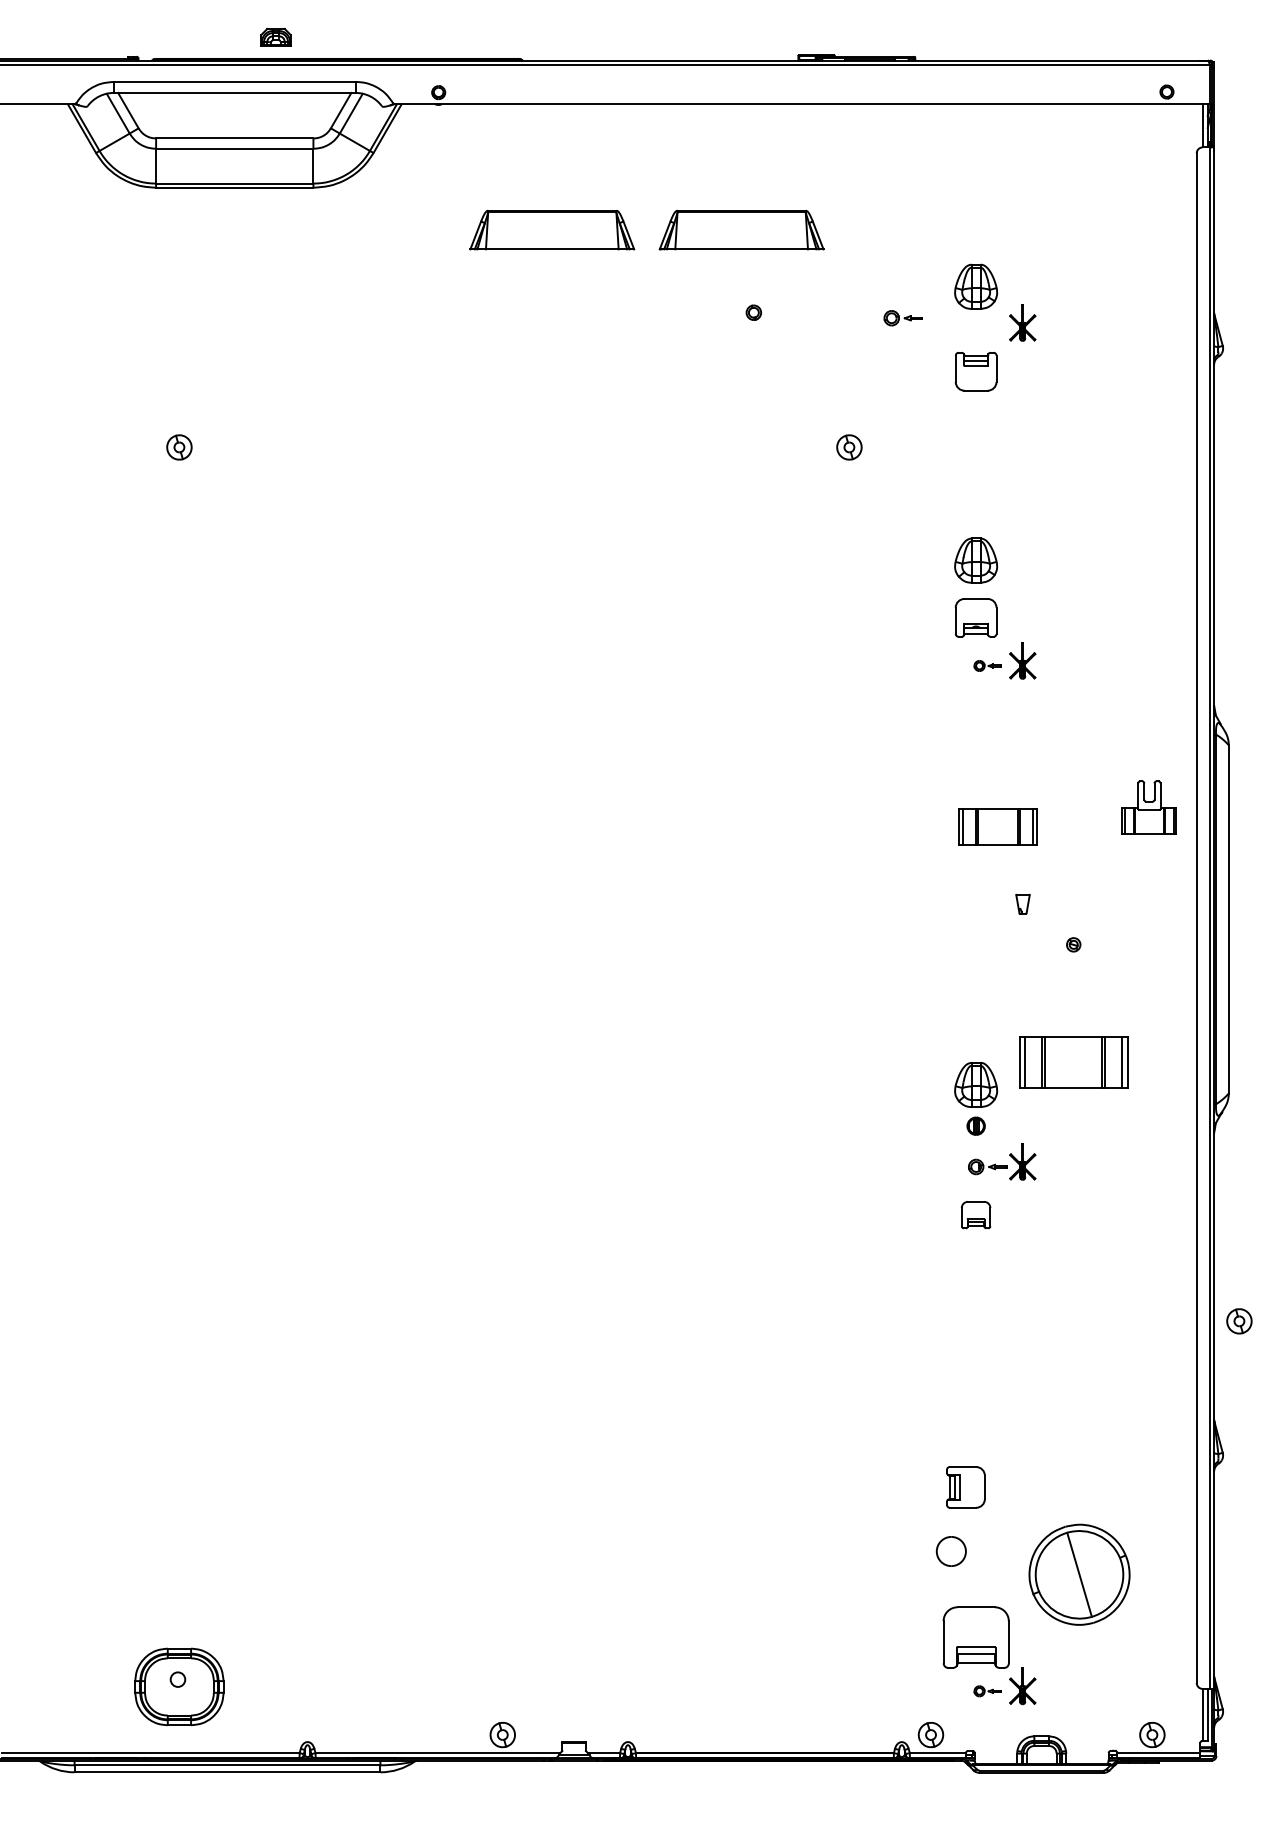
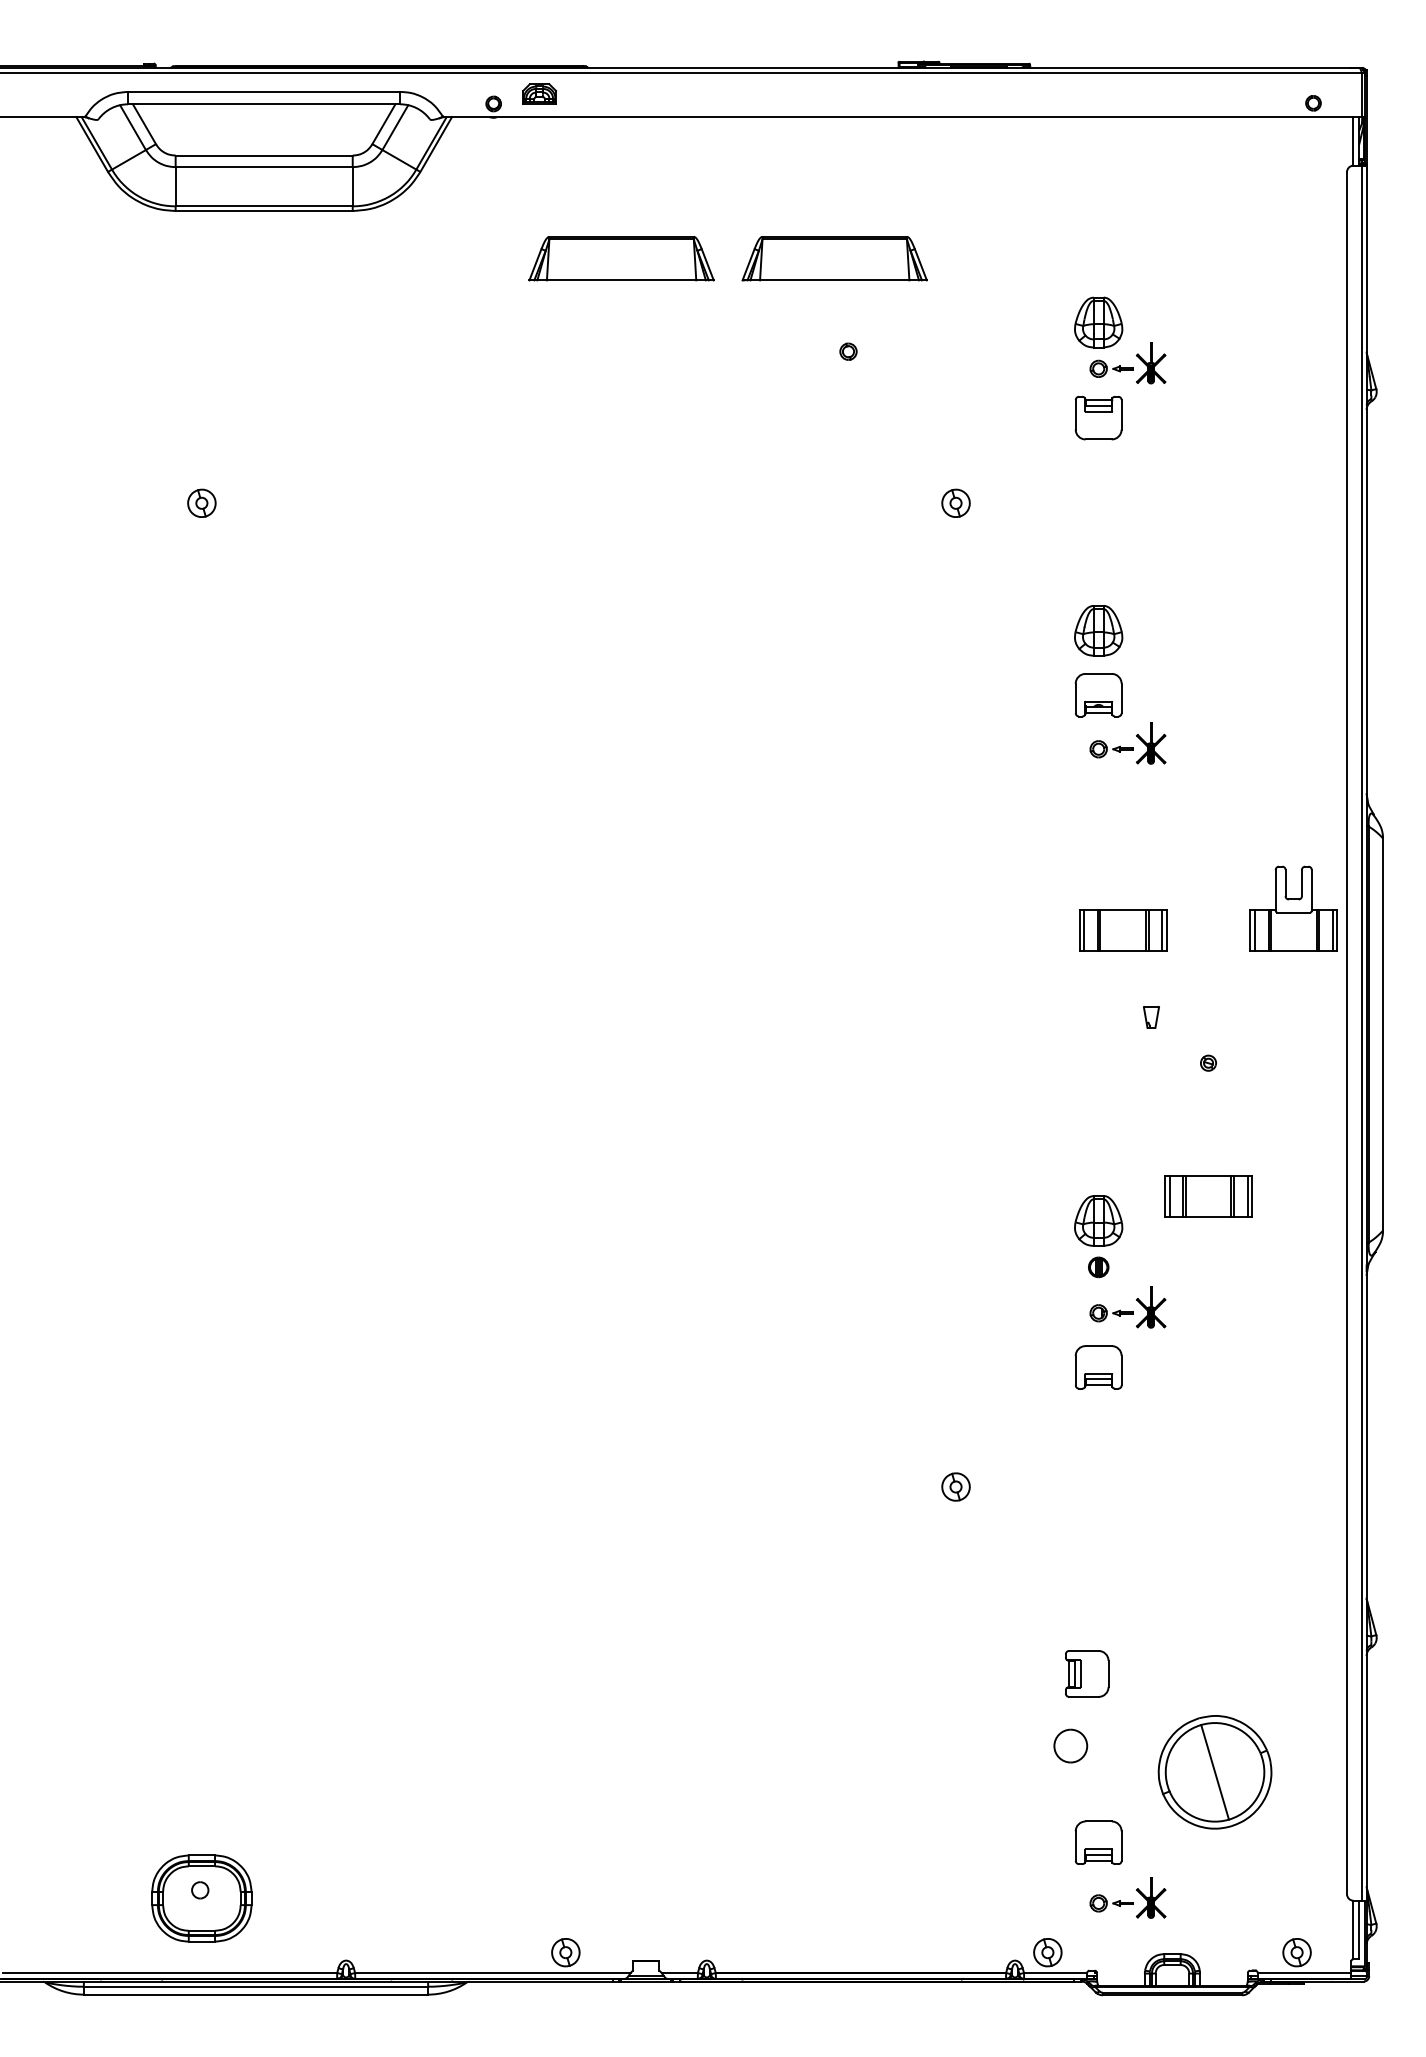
part: (275, 37) -> (539, 93), moved
part: (903, 317) -> (1111, 368), moved
part: (987, 666) -> (1111, 749), size x1.43
part: (1149, 807) -> (1293, 908), size x1.43
part: (1073, 1063) -> (1208, 1196), size x0.71
part: (975, 1215) -> (1098, 1367), size x1.43
part: (1238, 1320) -> (955, 1486), moved
part: (975, 1637) -> (1098, 1842), size x0.62
part: (987, 1691) -> (1111, 1903), size x1.43

